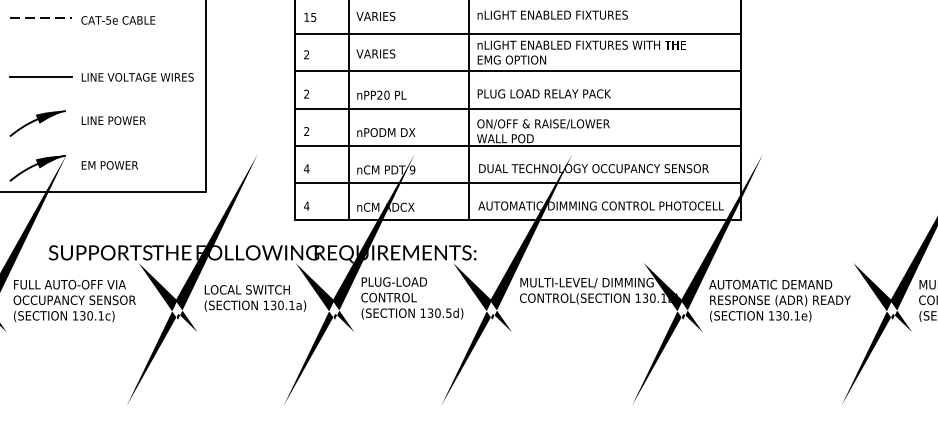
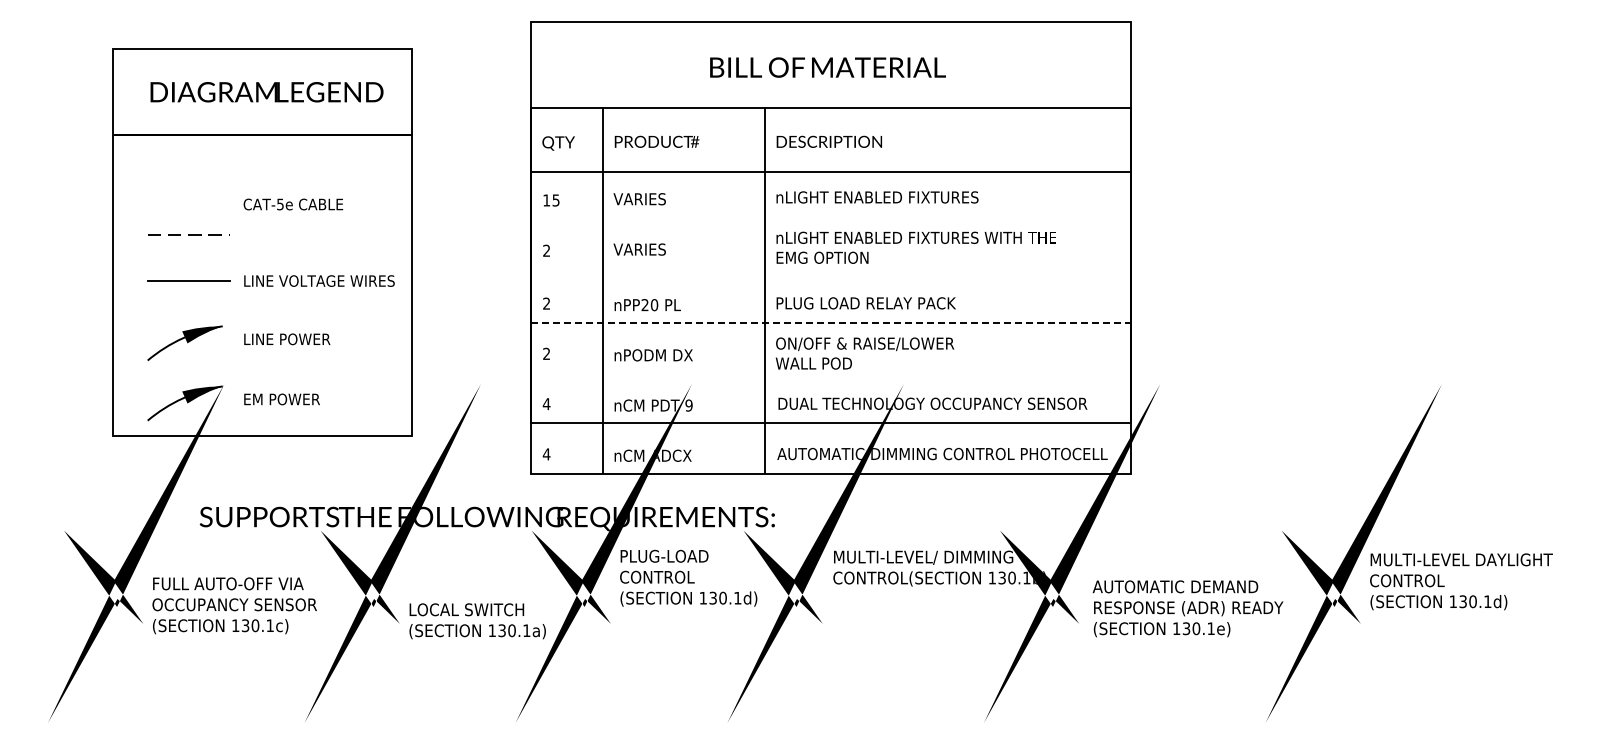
line: (40, 17) -> (188, 234), moved
line: (517, 33) -> (830, 222), removed
line: (517, 70) -> (830, 272), removed
line: (518, 108) -> (831, 323), solid -> dashed
line: (517, 146) -> (830, 373), removed
text: (255, 298) -> (477, 621), moved
text: (74, 300) -> (234, 605), moved
text: (779, 300) -> (1187, 608), moved
text: (448, 313) -> (737, 598), 130.5d) -> 130.1d)

